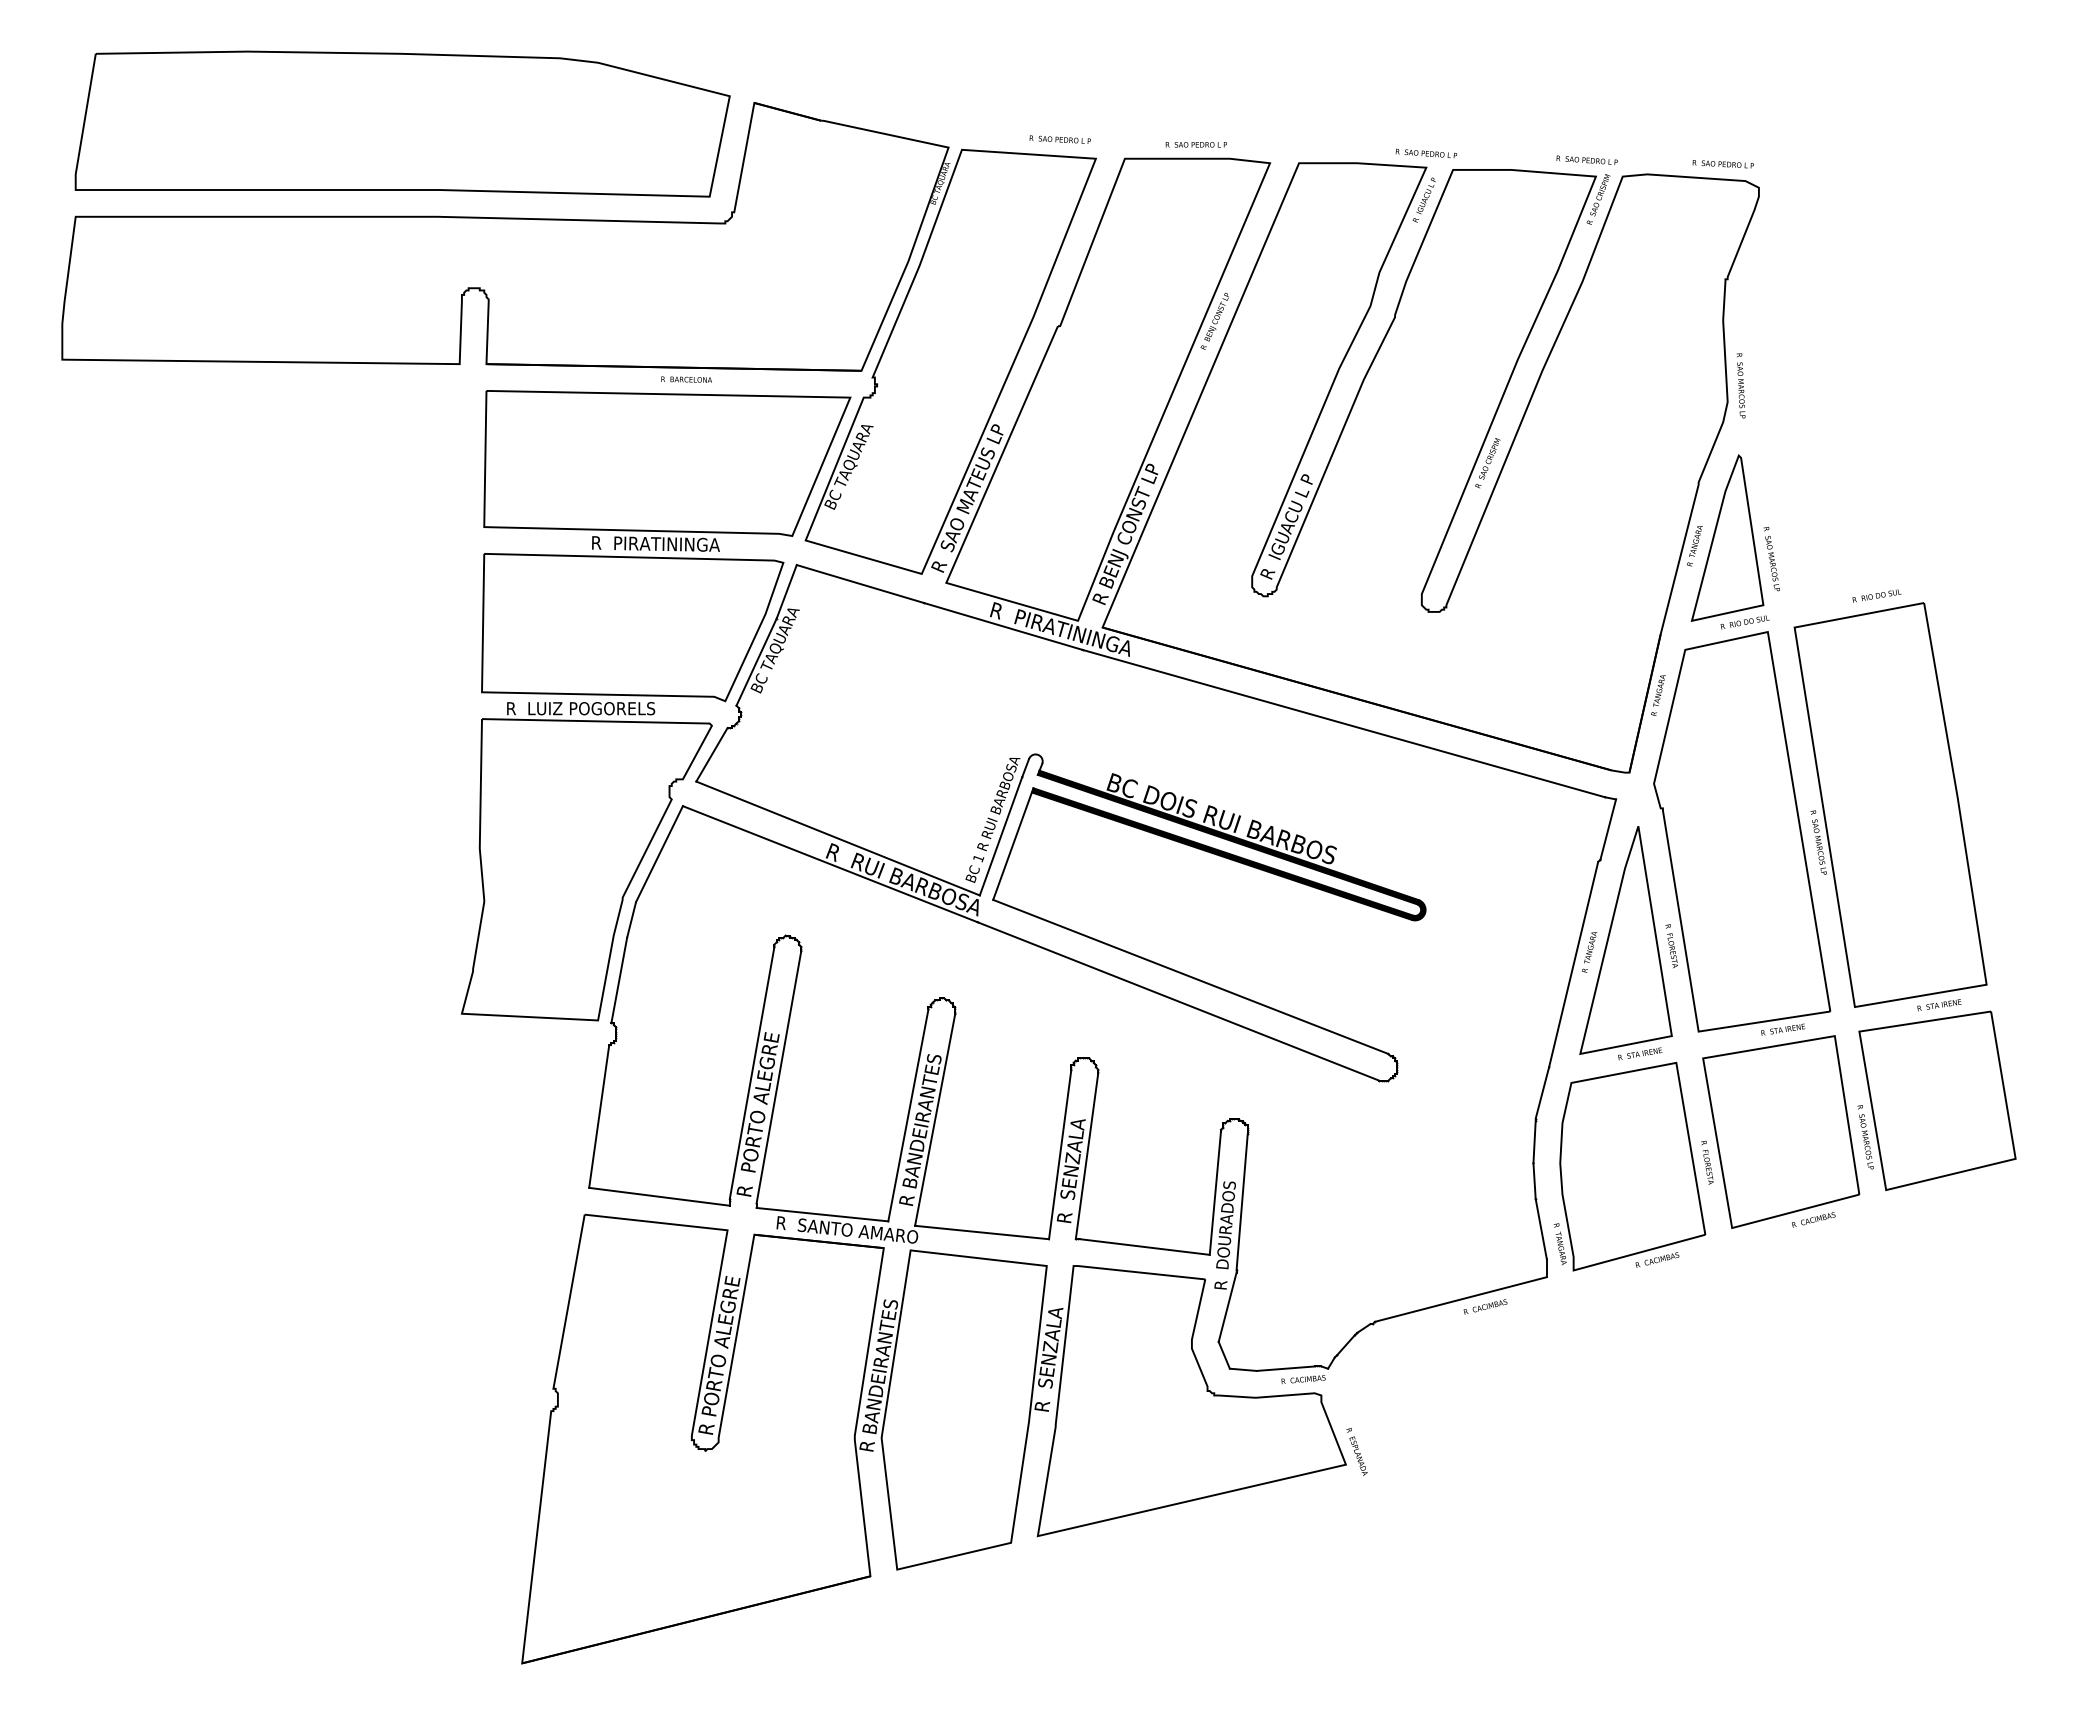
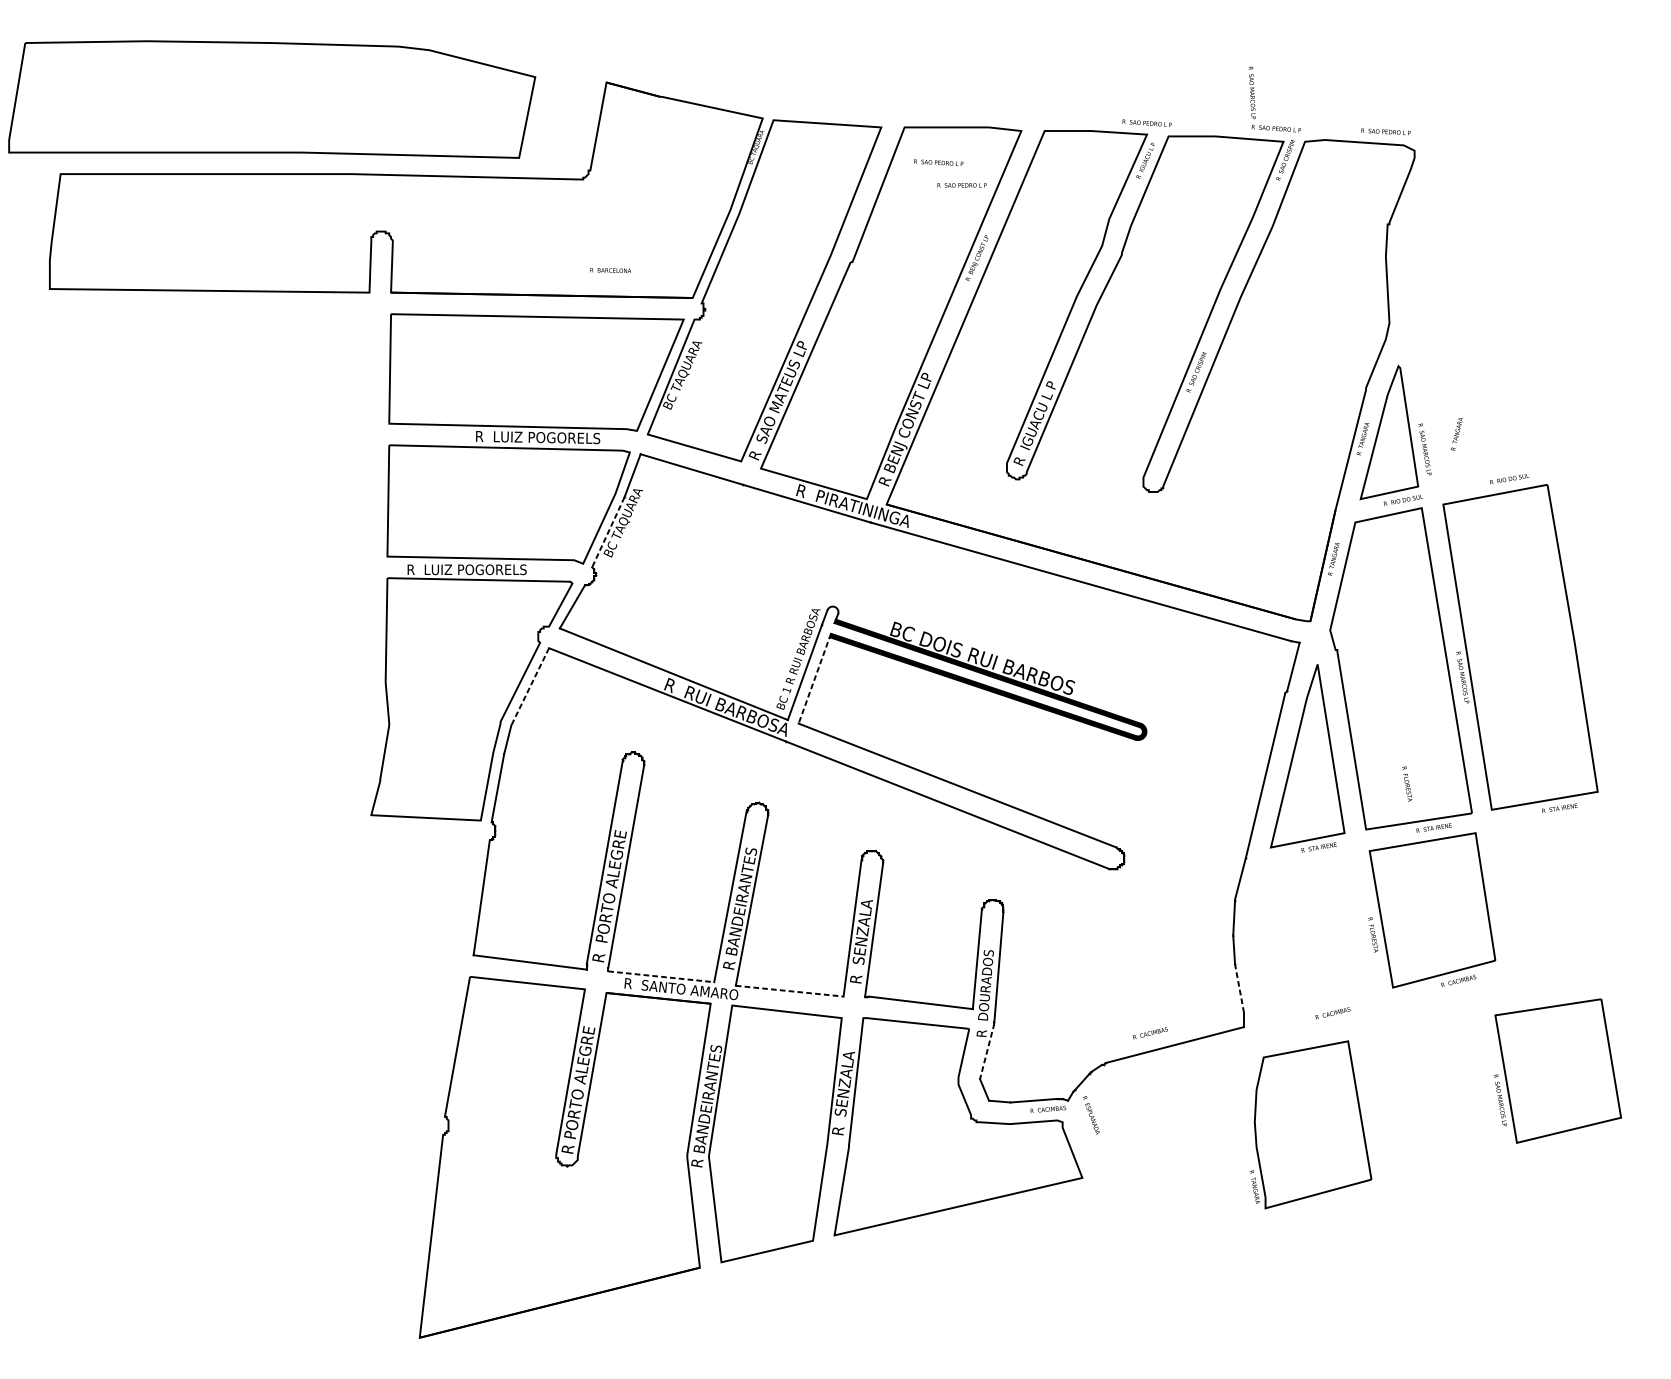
part: (402, 123) -> (272, 99), moved
text: (1059, 139) -> (938, 162), moved
text: (1195, 144) -> (961, 185), moved
text: (686, 379) -> (610, 270), moved
text: (1740, 385) -> (1251, 92), moved
text: (681, 544) -> (547, 437), R  PIRATININGA -> R  LUIZ POGORELS
line: (756, 662) -> (608, 532), solid -> dashed
line: (1013, 844) -> (814, 679), solid -> dashed
line: (659, 854) -> (530, 687), solid -> dashed
text: (1671, 946) -> (1407, 784), moved
text: (1589, 952) -> (1456, 434), moved
part: (1936, 1100) -> (1557, 1070), moved
part: (1629, 1166) -> (1310, 1124), moved
line: (822, 1214) -> (661, 976), solid -> dashed
line: (1541, 1229) -> (1239, 988), solid -> dashed
line: (982, 1232) -> (790, 991), solid -> dashed
text: (1485, 1306) -> (1150, 1032), moved
line: (1227, 1307) -> (987, 1051), solid -> dashed
text: (1356, 1451) -> (1090, 1115), moved

